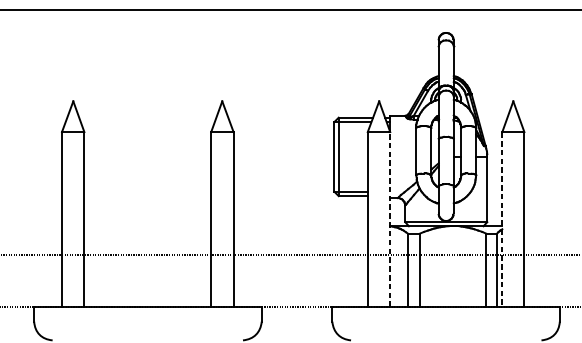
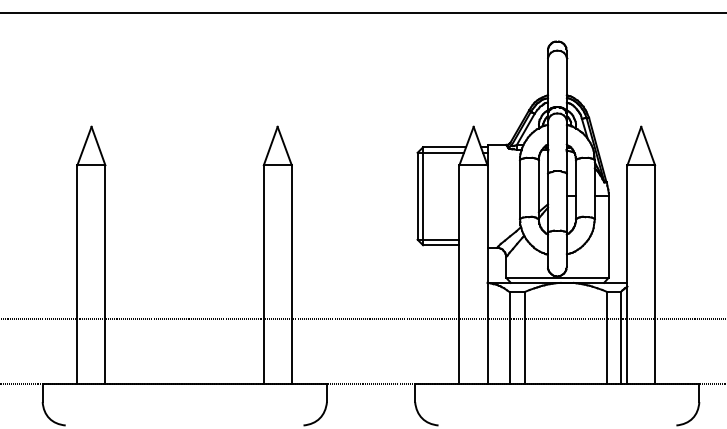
line: (390, 219) -> (487, 274), dashed -> solid
line: (502, 220) -> (627, 275), dashed -> solid

